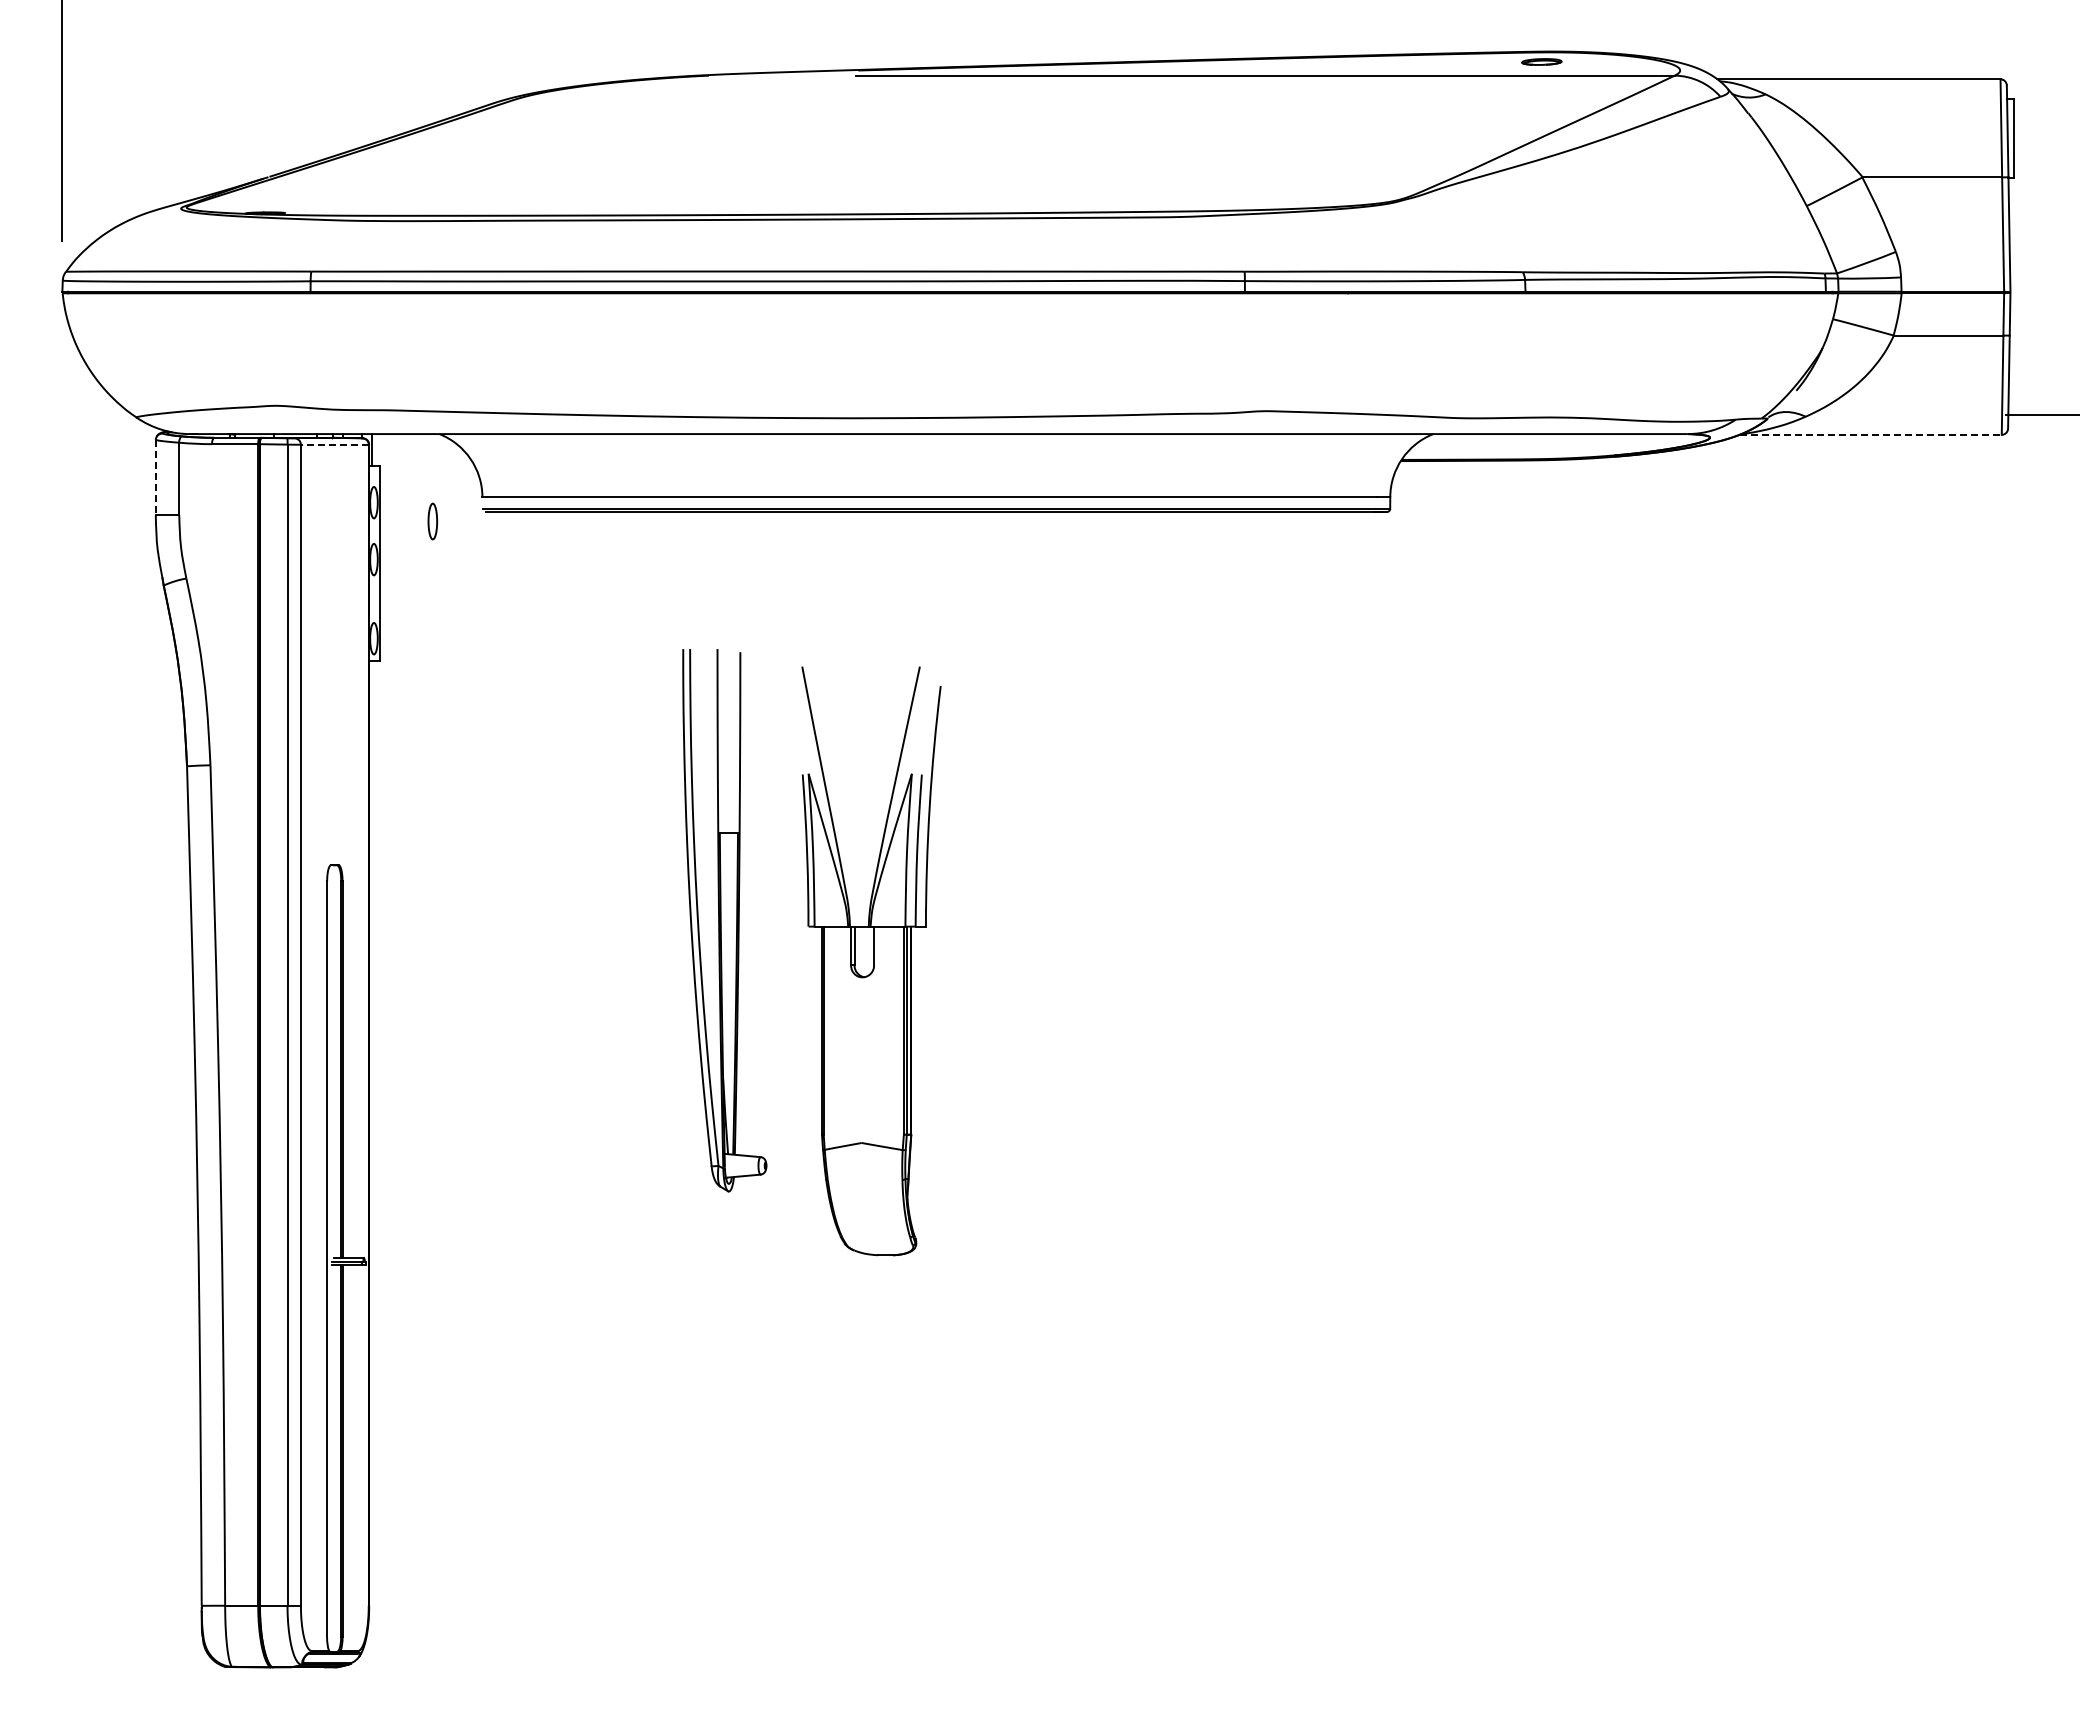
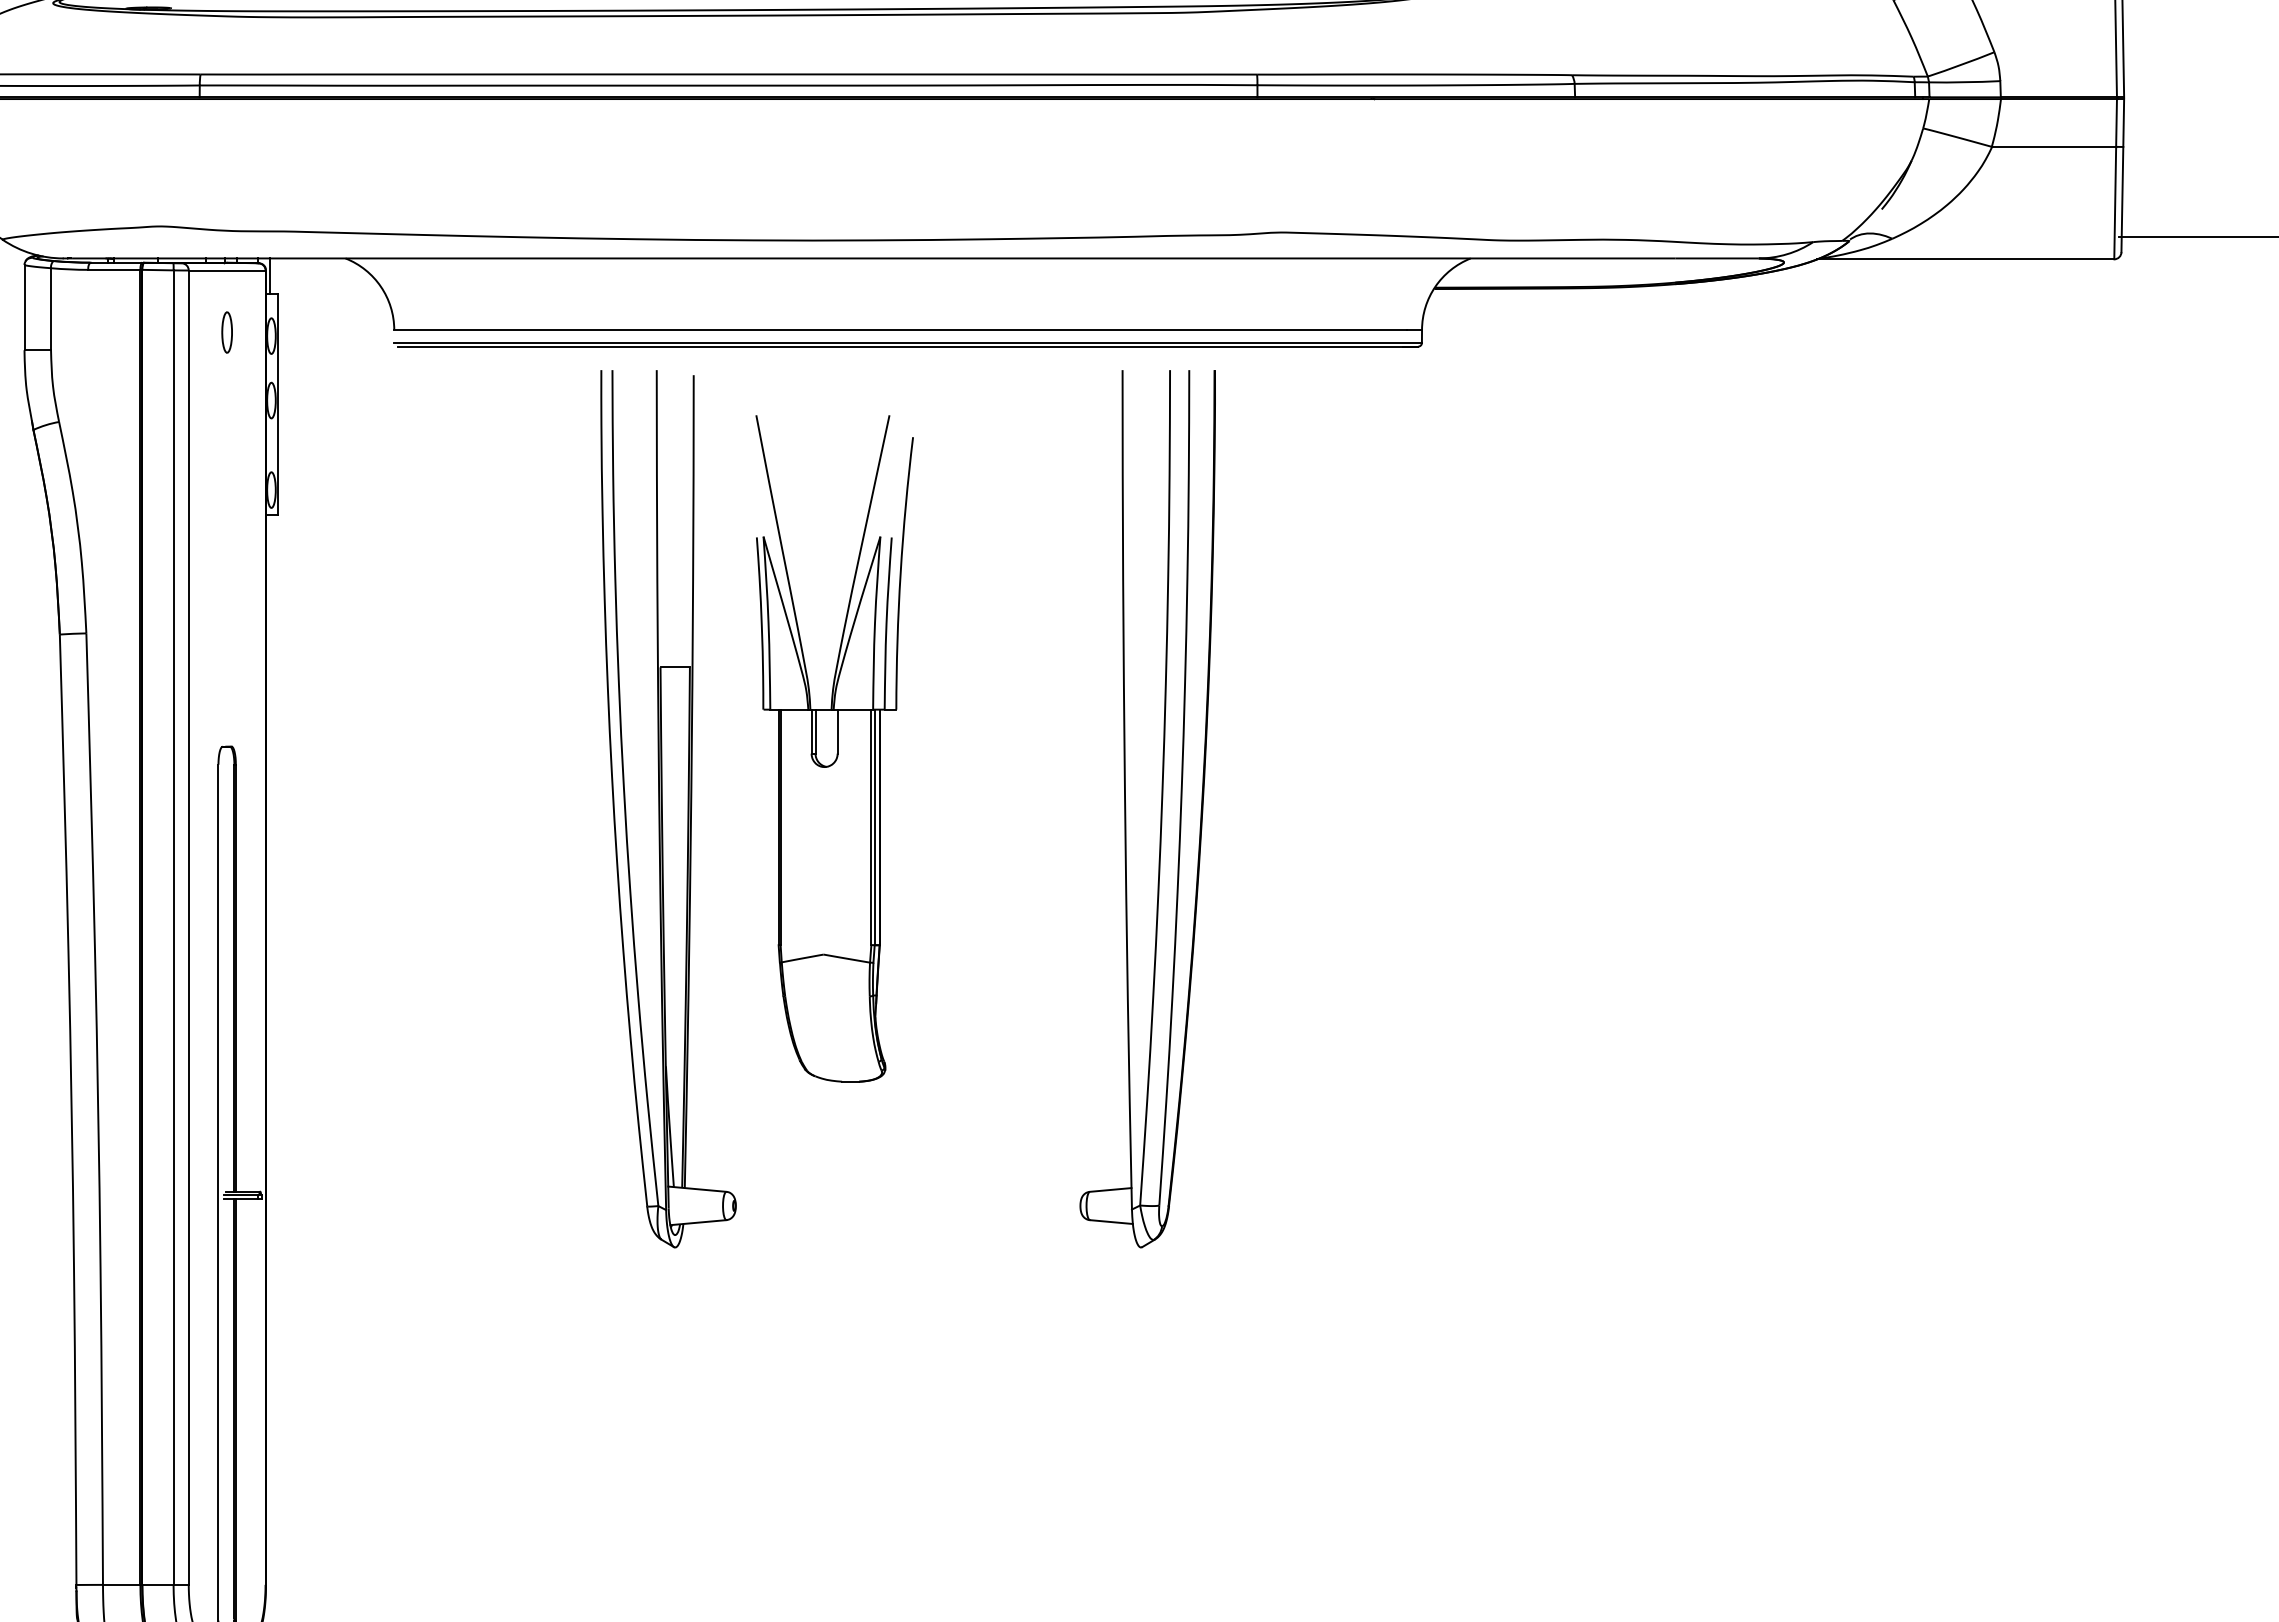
line: (1871, 434) -> (1966, 258), dashed -> solid
line: (334, 444) -> (226, 270), dashed -> solid
line: (155, 477) -> (24, 307), dashed -> solid
part: (432, 521) -> (226, 332), moved
part: (724, 920) -> (668, 809), size x1.43
part: (1159, 920) -> (1160, 809), added
part: (871, 961) -> (834, 749), moved

